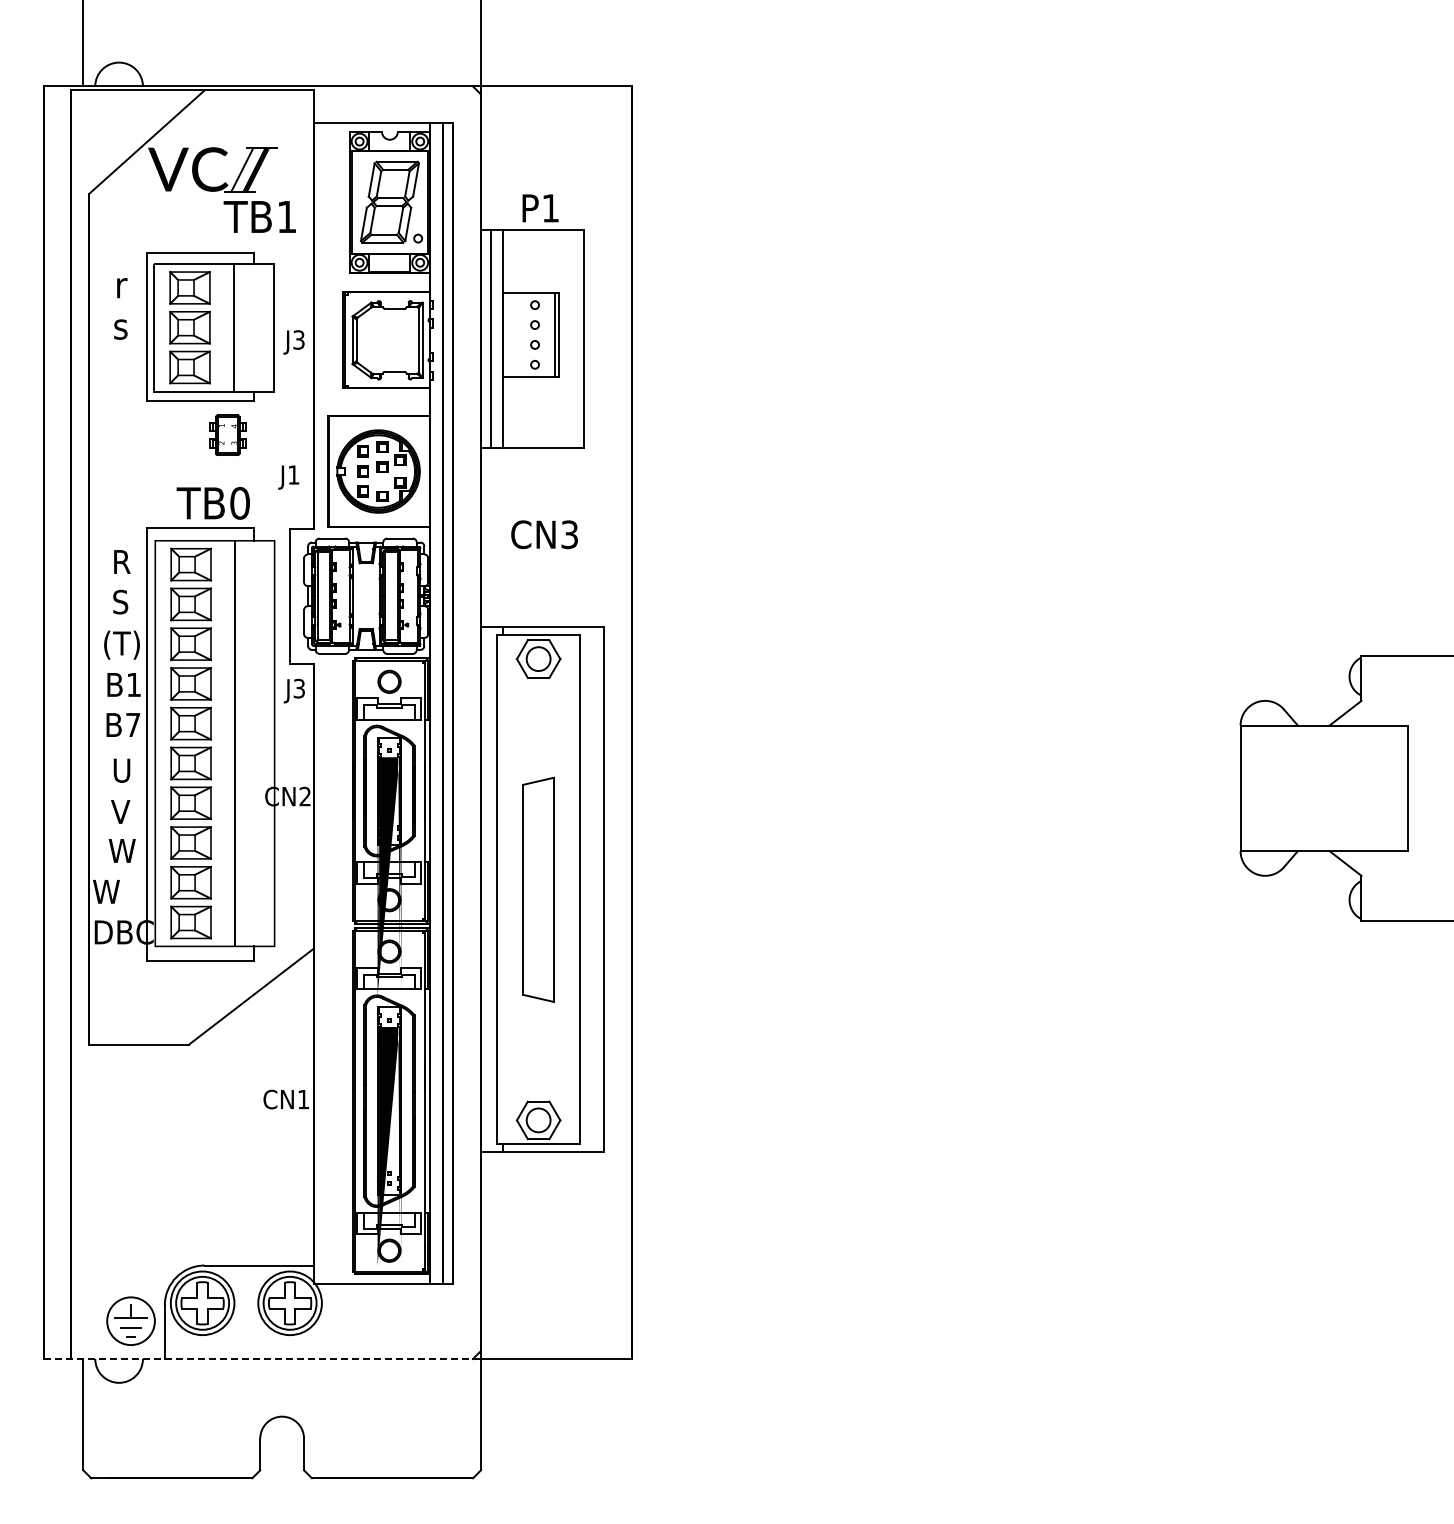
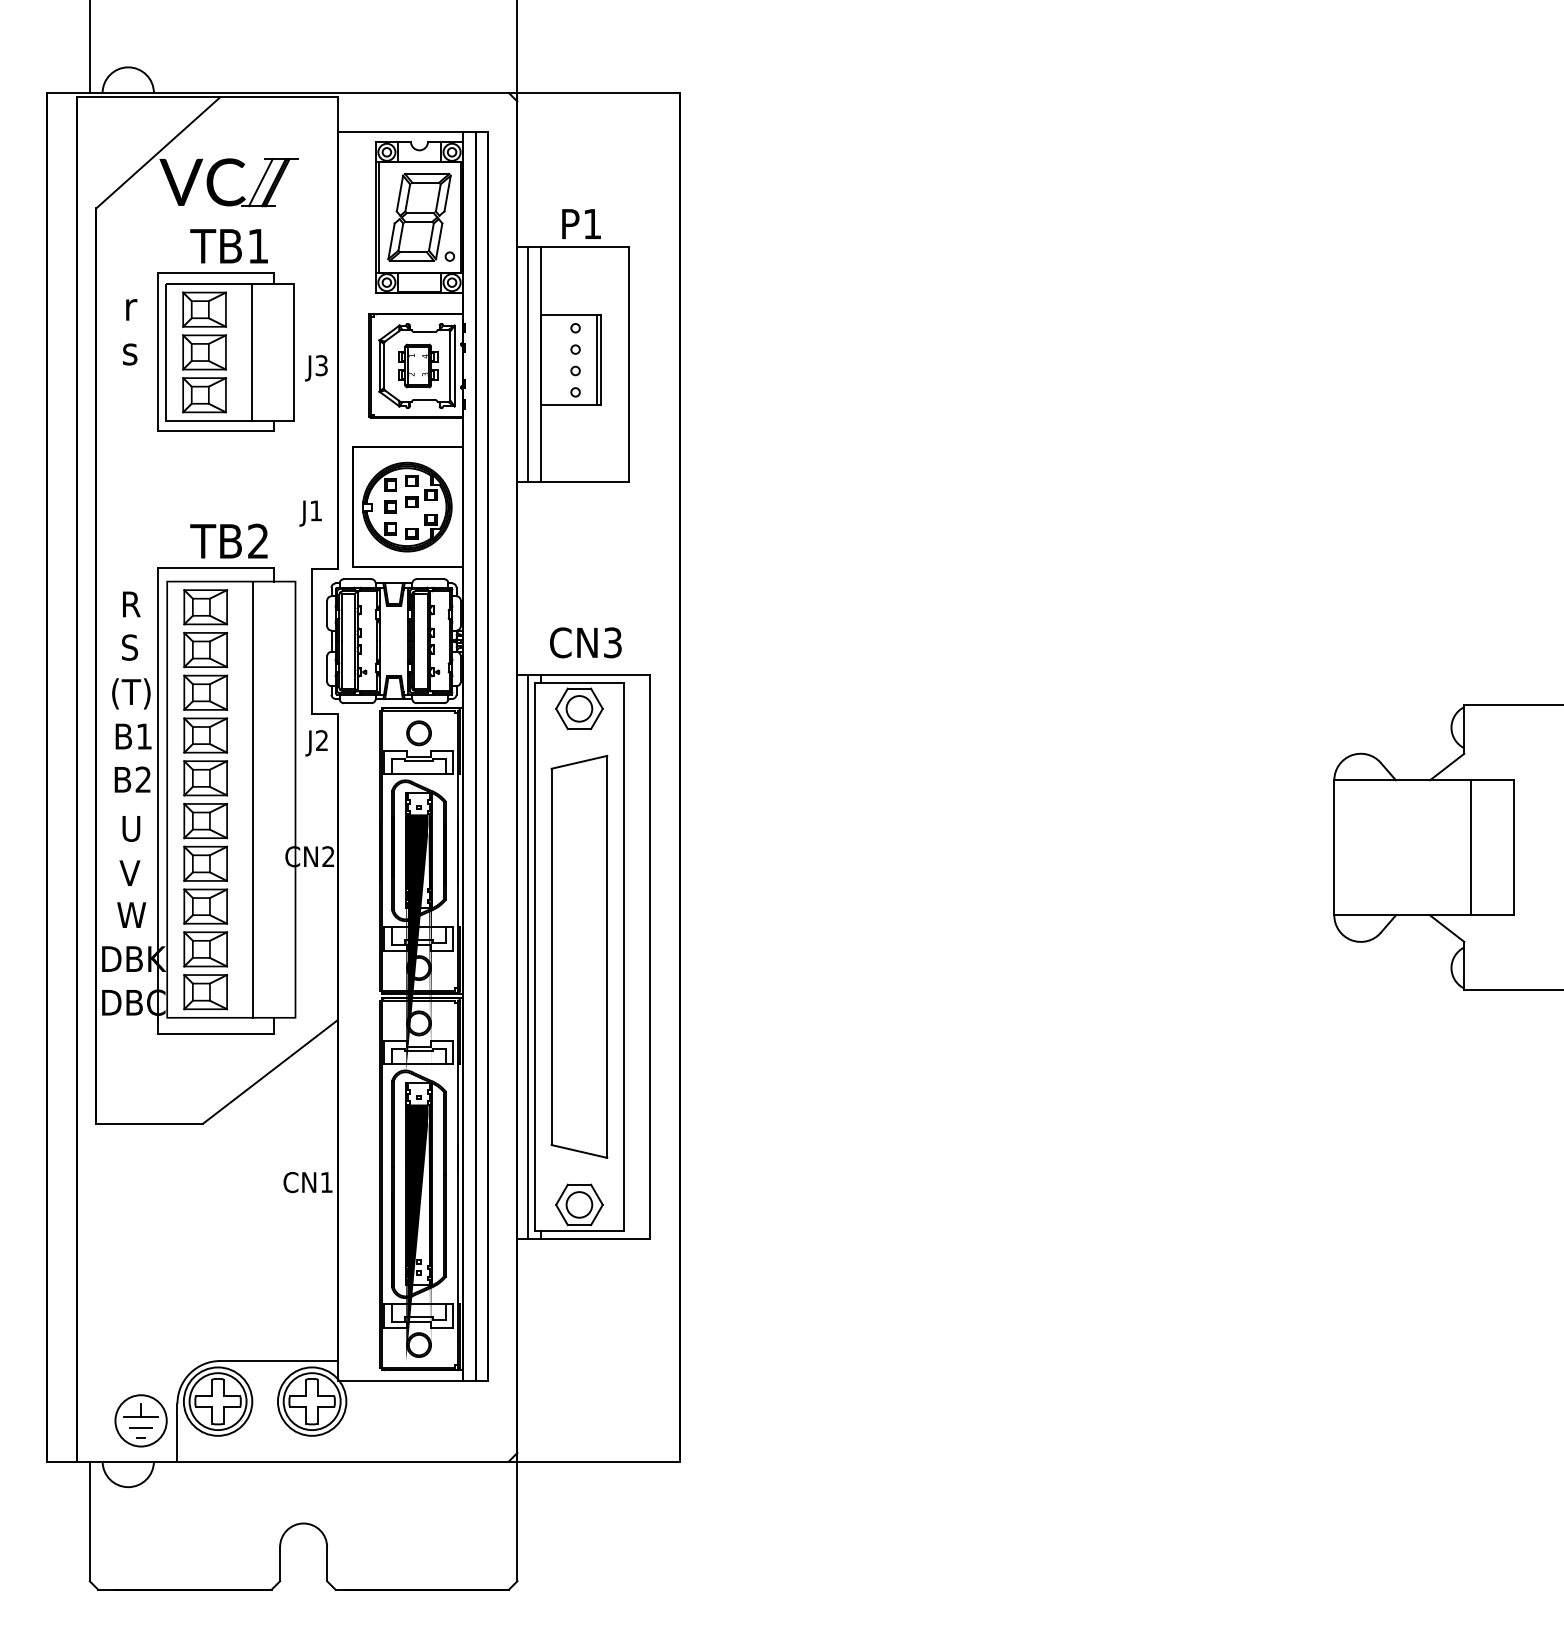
text: (259, 216) -> (228, 245), moved
part: (227, 434) -> (417, 365), moved
text: (239, 503) -> (257, 541), TB0 -> TB2
text: (544, 534) -> (585, 642), moved
text: (298, 688) -> (321, 740), J3 -> J2
text: (133, 724) -> (143, 779), B7 -> B2
line: (1367, 788) -> (1470, 847), added
line: (490, 889) -> (527, 956), added
part: (538, 889) -> (579, 956), size x1.67
text: (123, 891) -> (132, 958), W -> DBK
line: (258, 1359) -> (278, 1462), dashed -> solid

